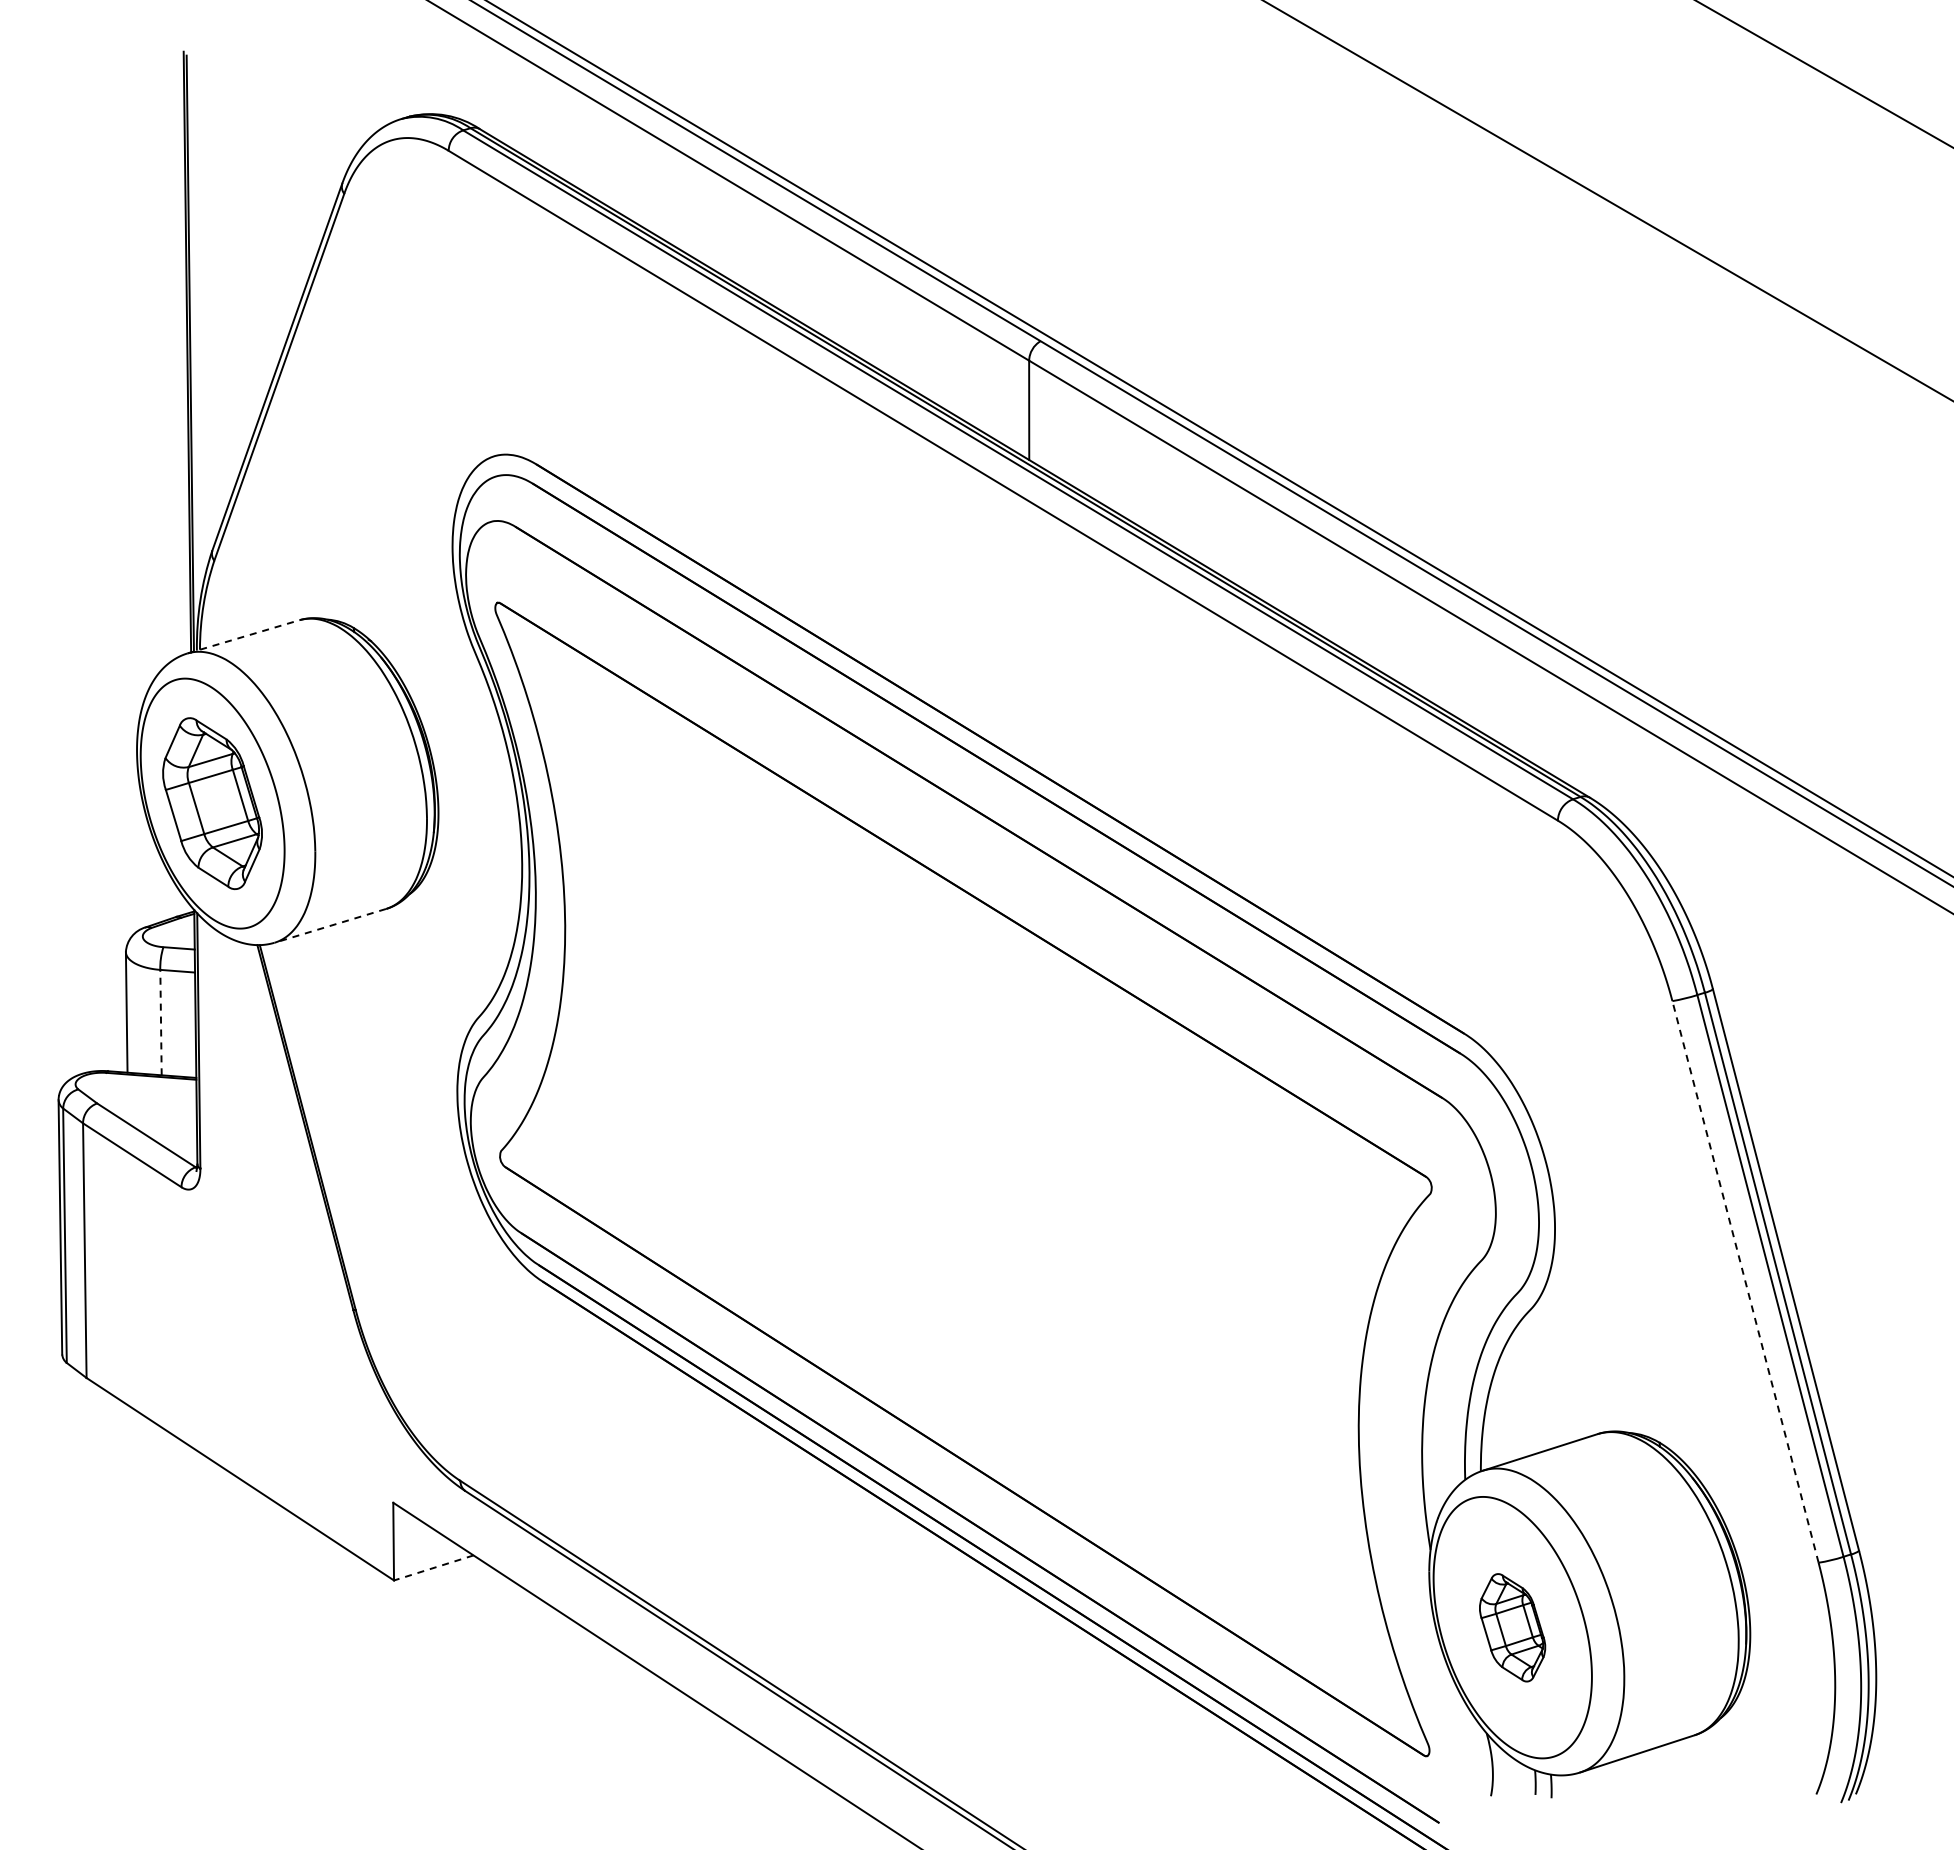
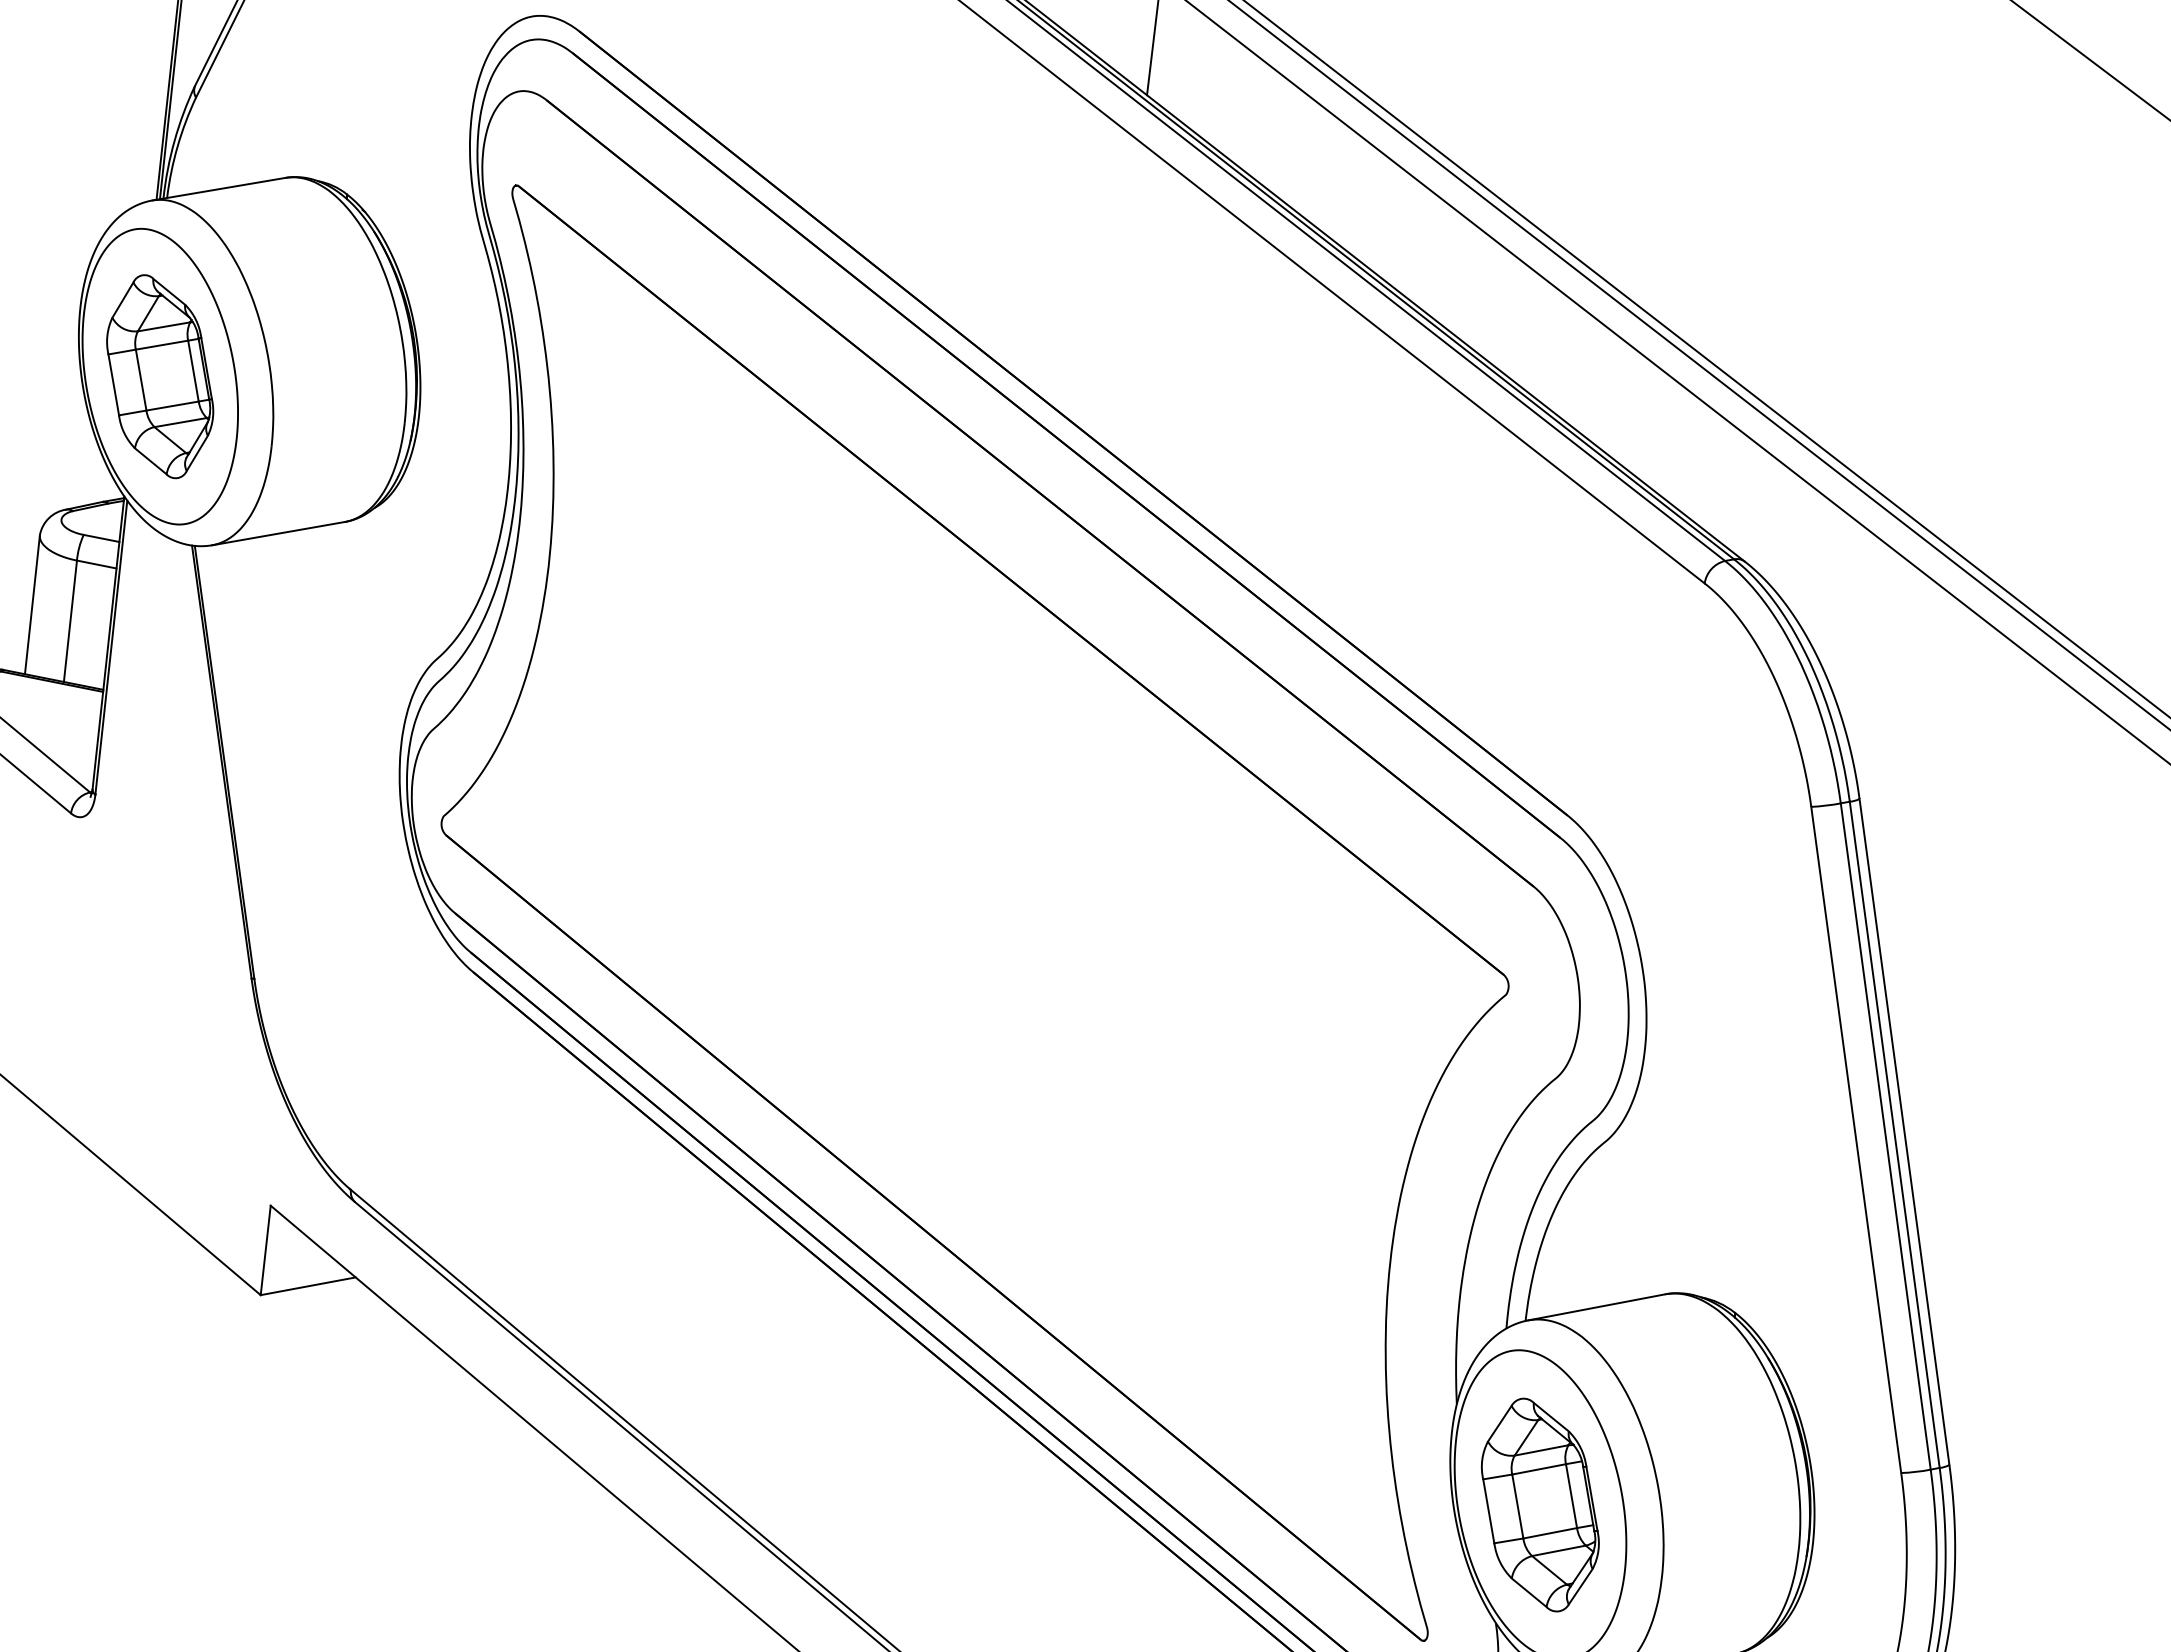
line: (244, 636) -> (220, 188), dashed -> solid
line: (329, 926) -> (277, 534), dashed -> solid
line: (161, 1022) -> (71, 621), dashed -> solid
line: (1745, 1281) -> (1856, 1139), dashed -> solid
line: (433, 1567) -> (307, 1285), dashed -> solid
part: (1512, 1627) -> (1540, 1504), size x1.67

